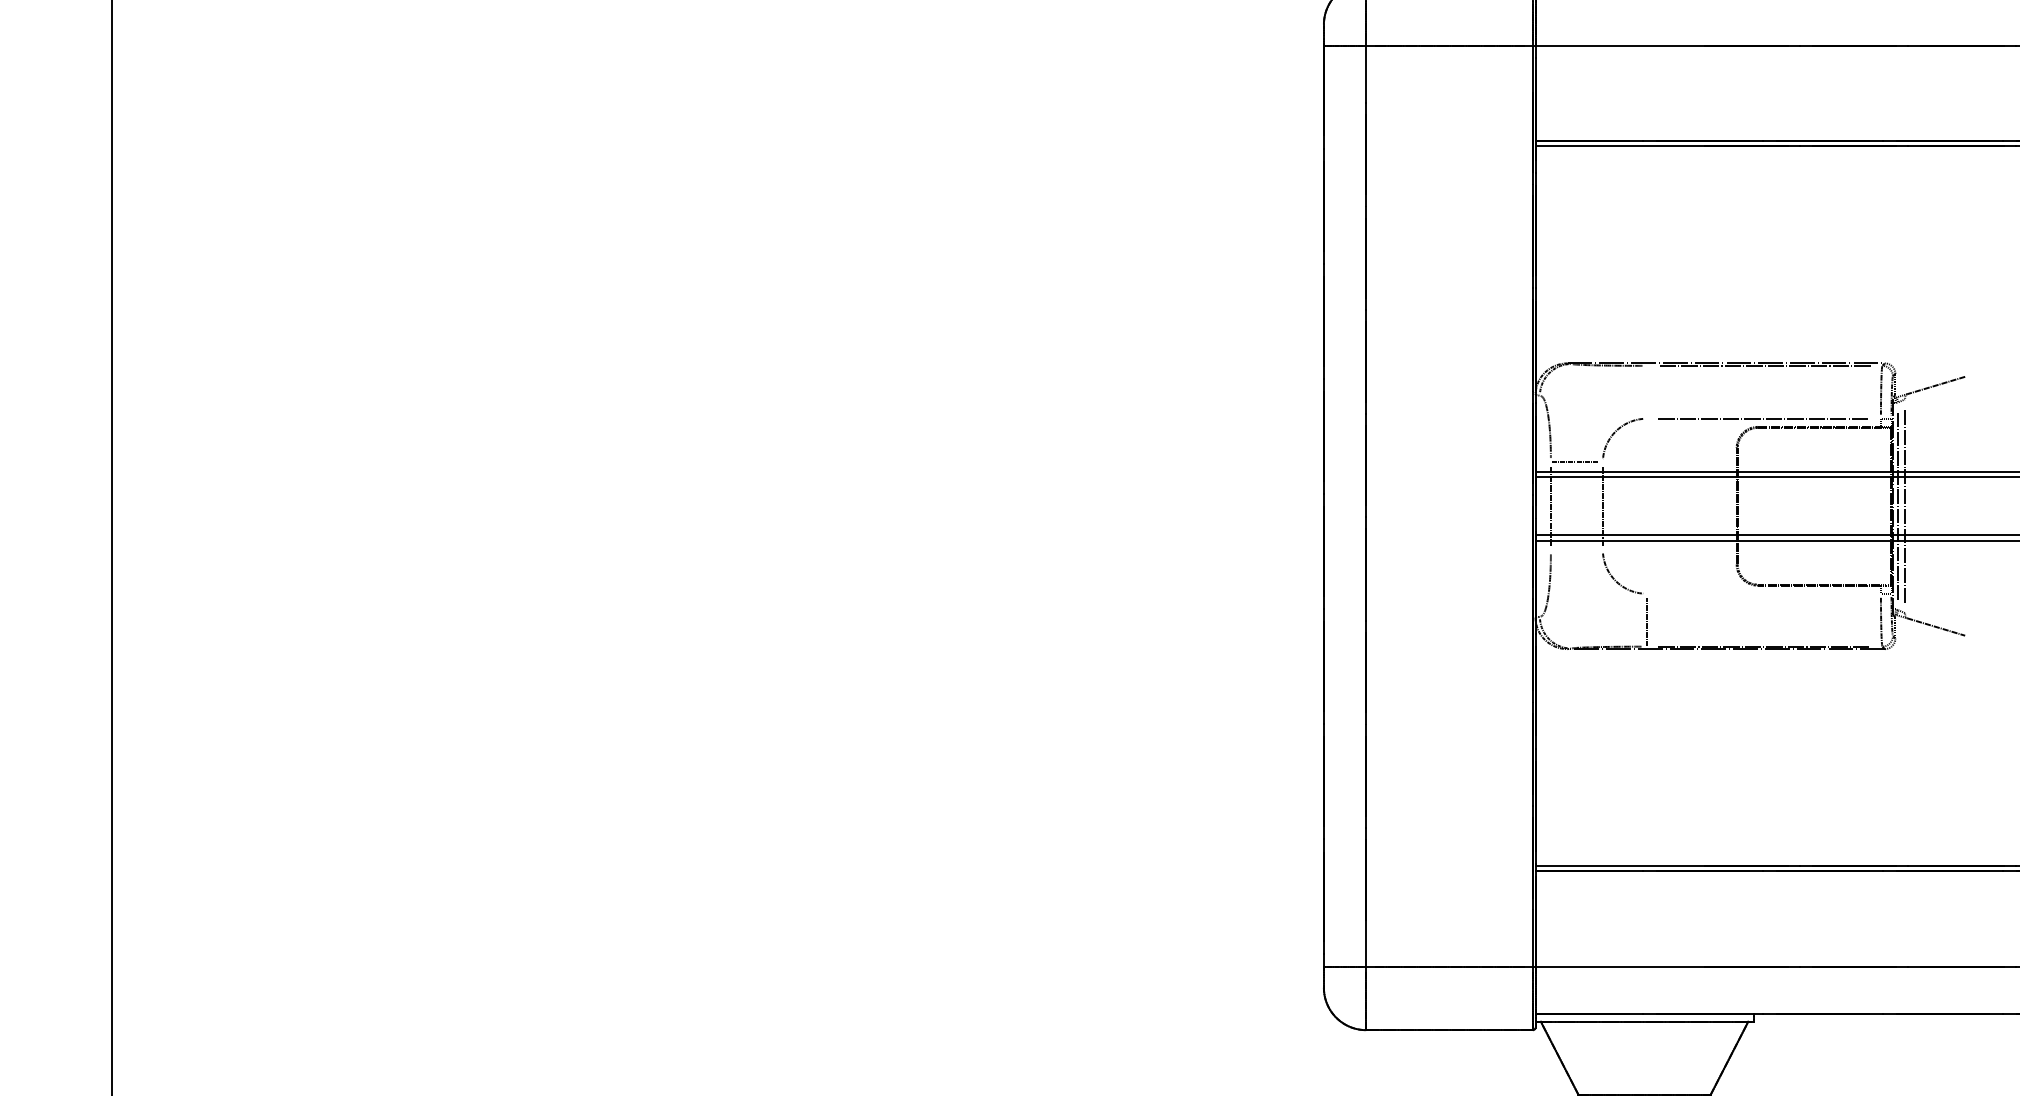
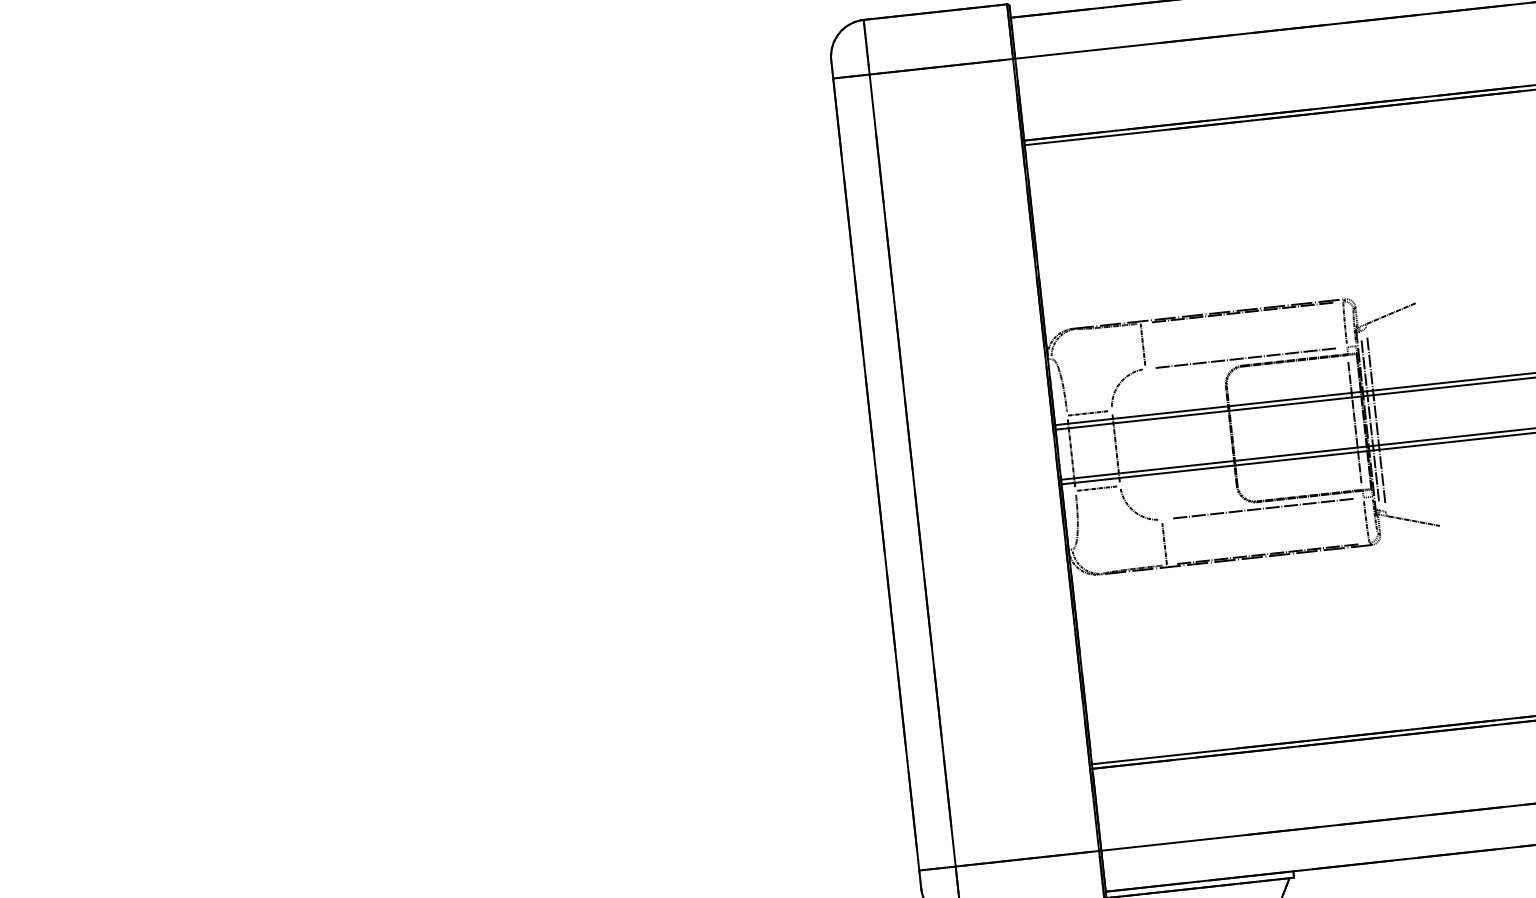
line: (1646, 390) -> (1142, 344), added
line: (1880, 505) -> (1354, 421), added
line: (1575, 550) -> (1096, 489), added
line: (1763, 593) -> (1262, 508), added

